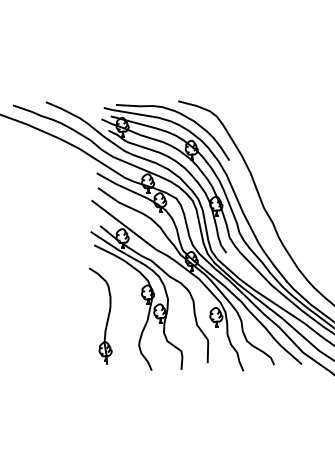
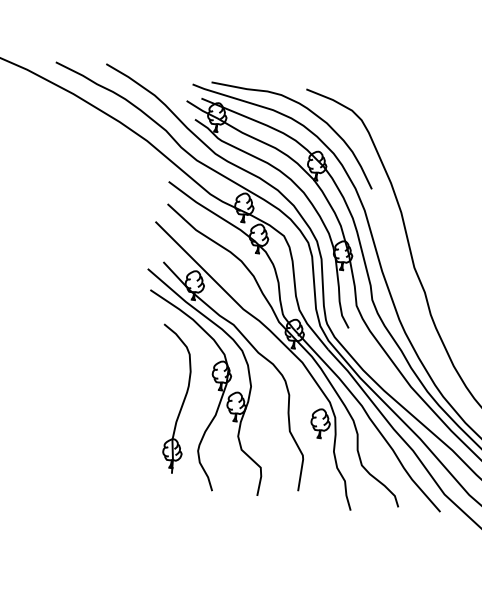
part: (107, 316) -> (182, 400), moved

